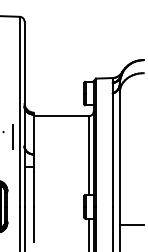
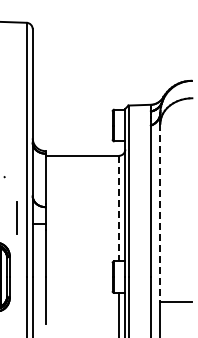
line: (12, 136) -> (16, 217), moved
line: (88, 155) -> (118, 208), solid -> dashed
line: (119, 159) -> (160, 213), solid -> dashed

